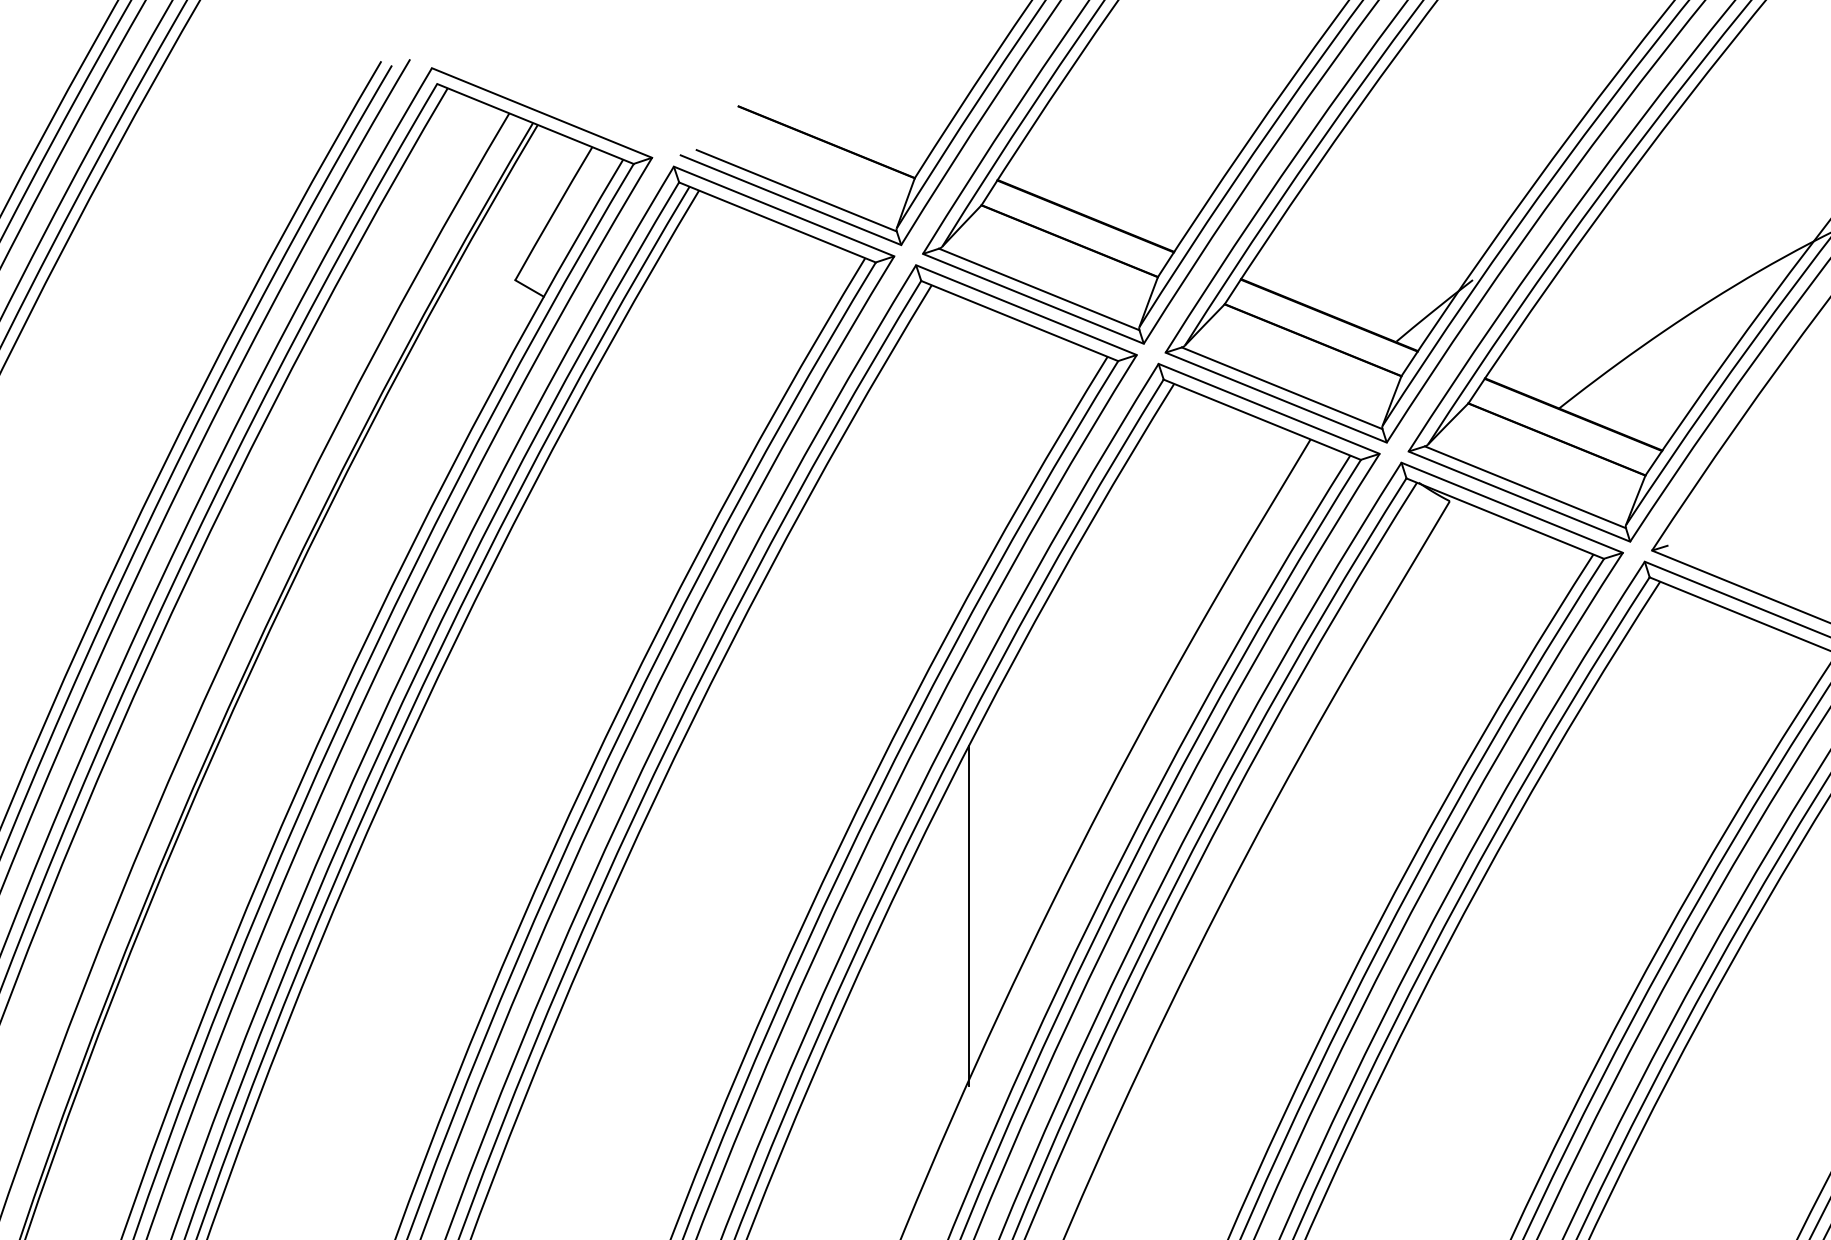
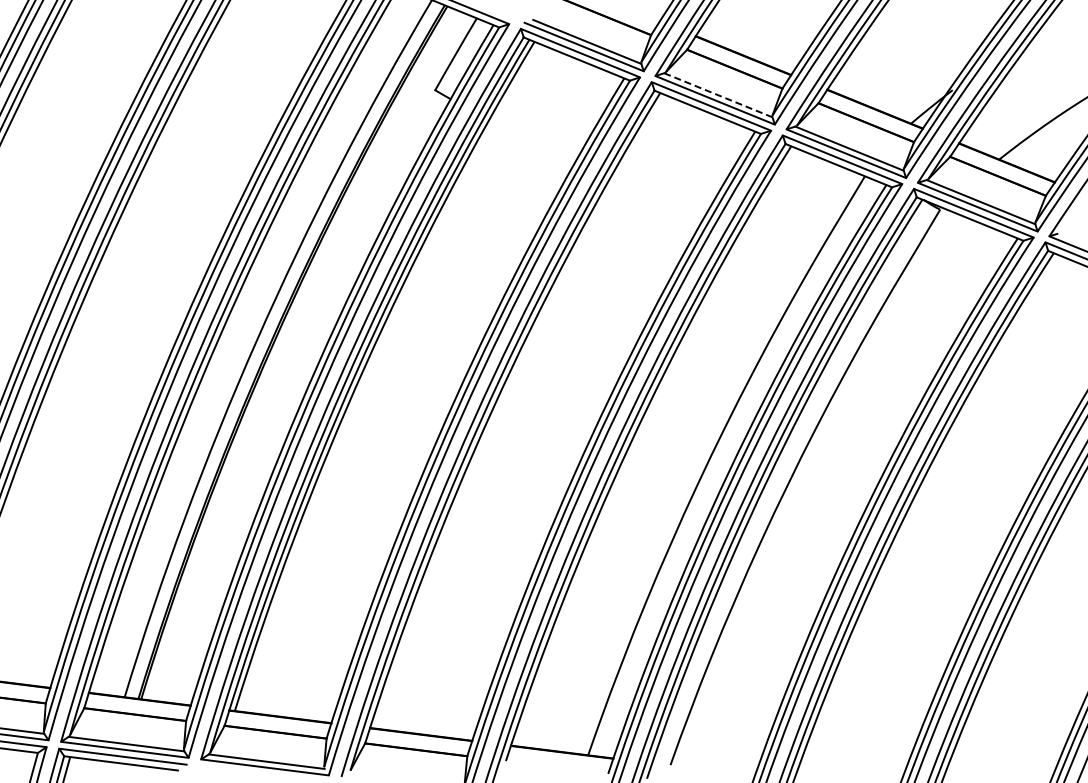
line: (1039, 289) -> (718, 95), solid -> dashed
line: (969, 915) -> (680, 433), removed

